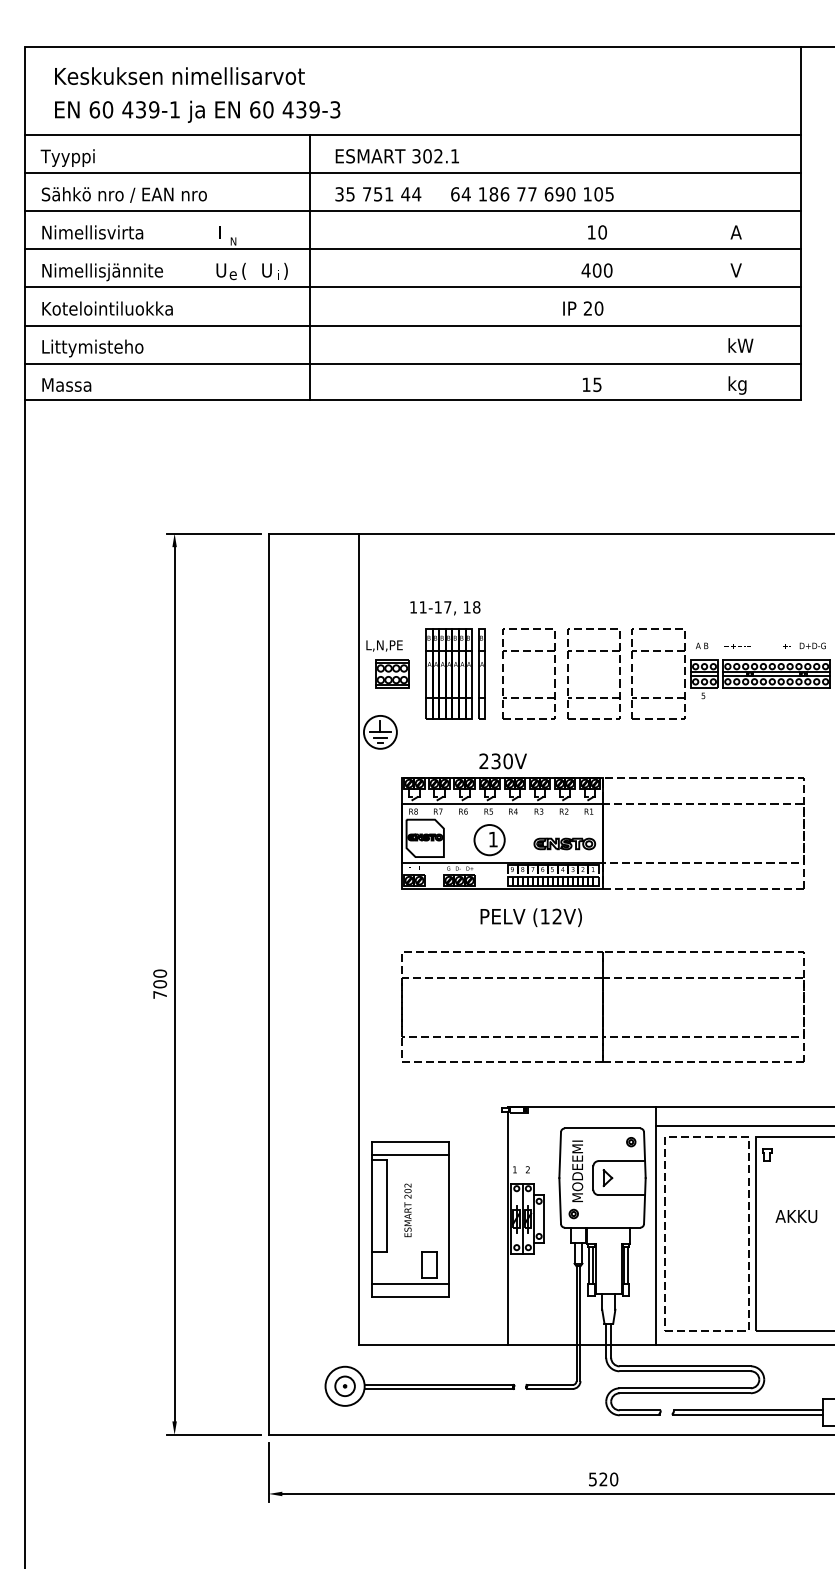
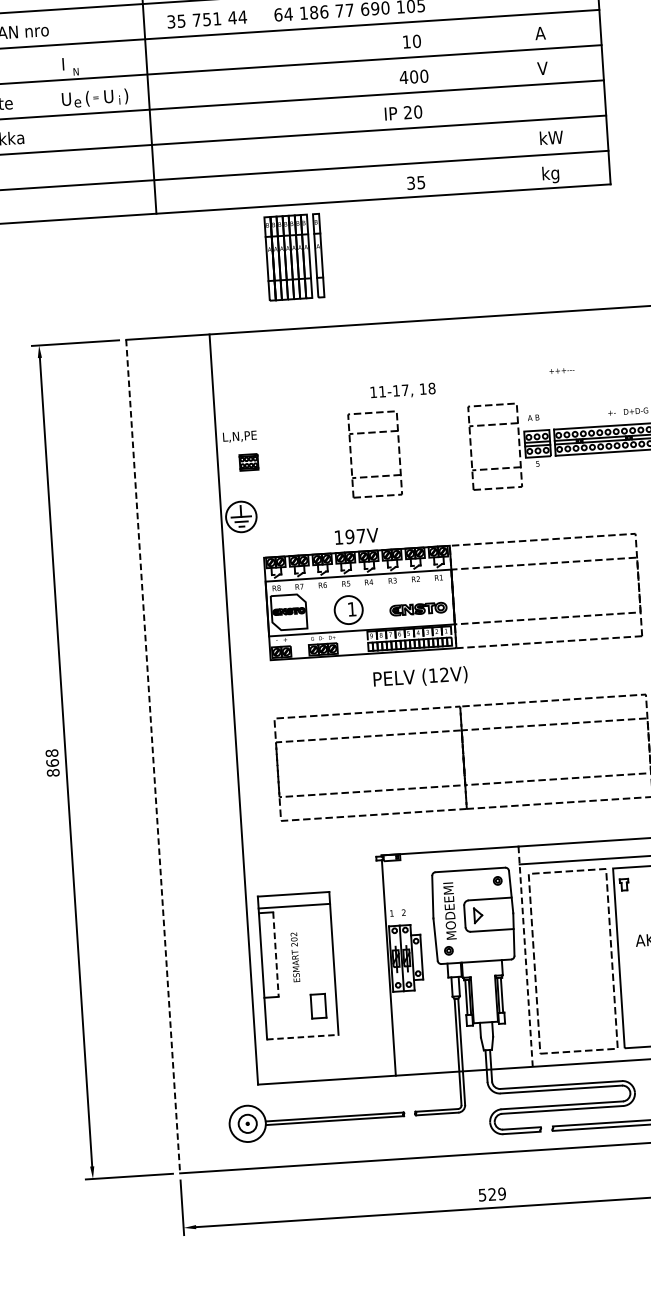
text: (586, 384) -> (411, 182), 15 -> 35
text: (445, 608) -> (403, 391), moved
text: (737, 646) -> (561, 371), moved
part: (593, 651) -> (433, 429), removed
part: (392, 673) -> (248, 461), size x0.6
part: (455, 673) -> (294, 256), moved
text: (495, 761) -> (349, 537), 230V -> 197V
text: (530, 917) -> (419, 677), moved
text: (160, 983) -> (52, 762), 700 -> 868
line: (268, 984) -> (152, 756), solid -> dashed
line: (387, 1206) -> (276, 955), solid -> dashed
line: (655, 1225) -> (525, 956), solid -> dashed
line: (410, 1283) -> (302, 1024), removed
line: (410, 1296) -> (302, 1036), solid -> dashed
text: (614, 1479) -> (502, 1193), 520 -> 529

